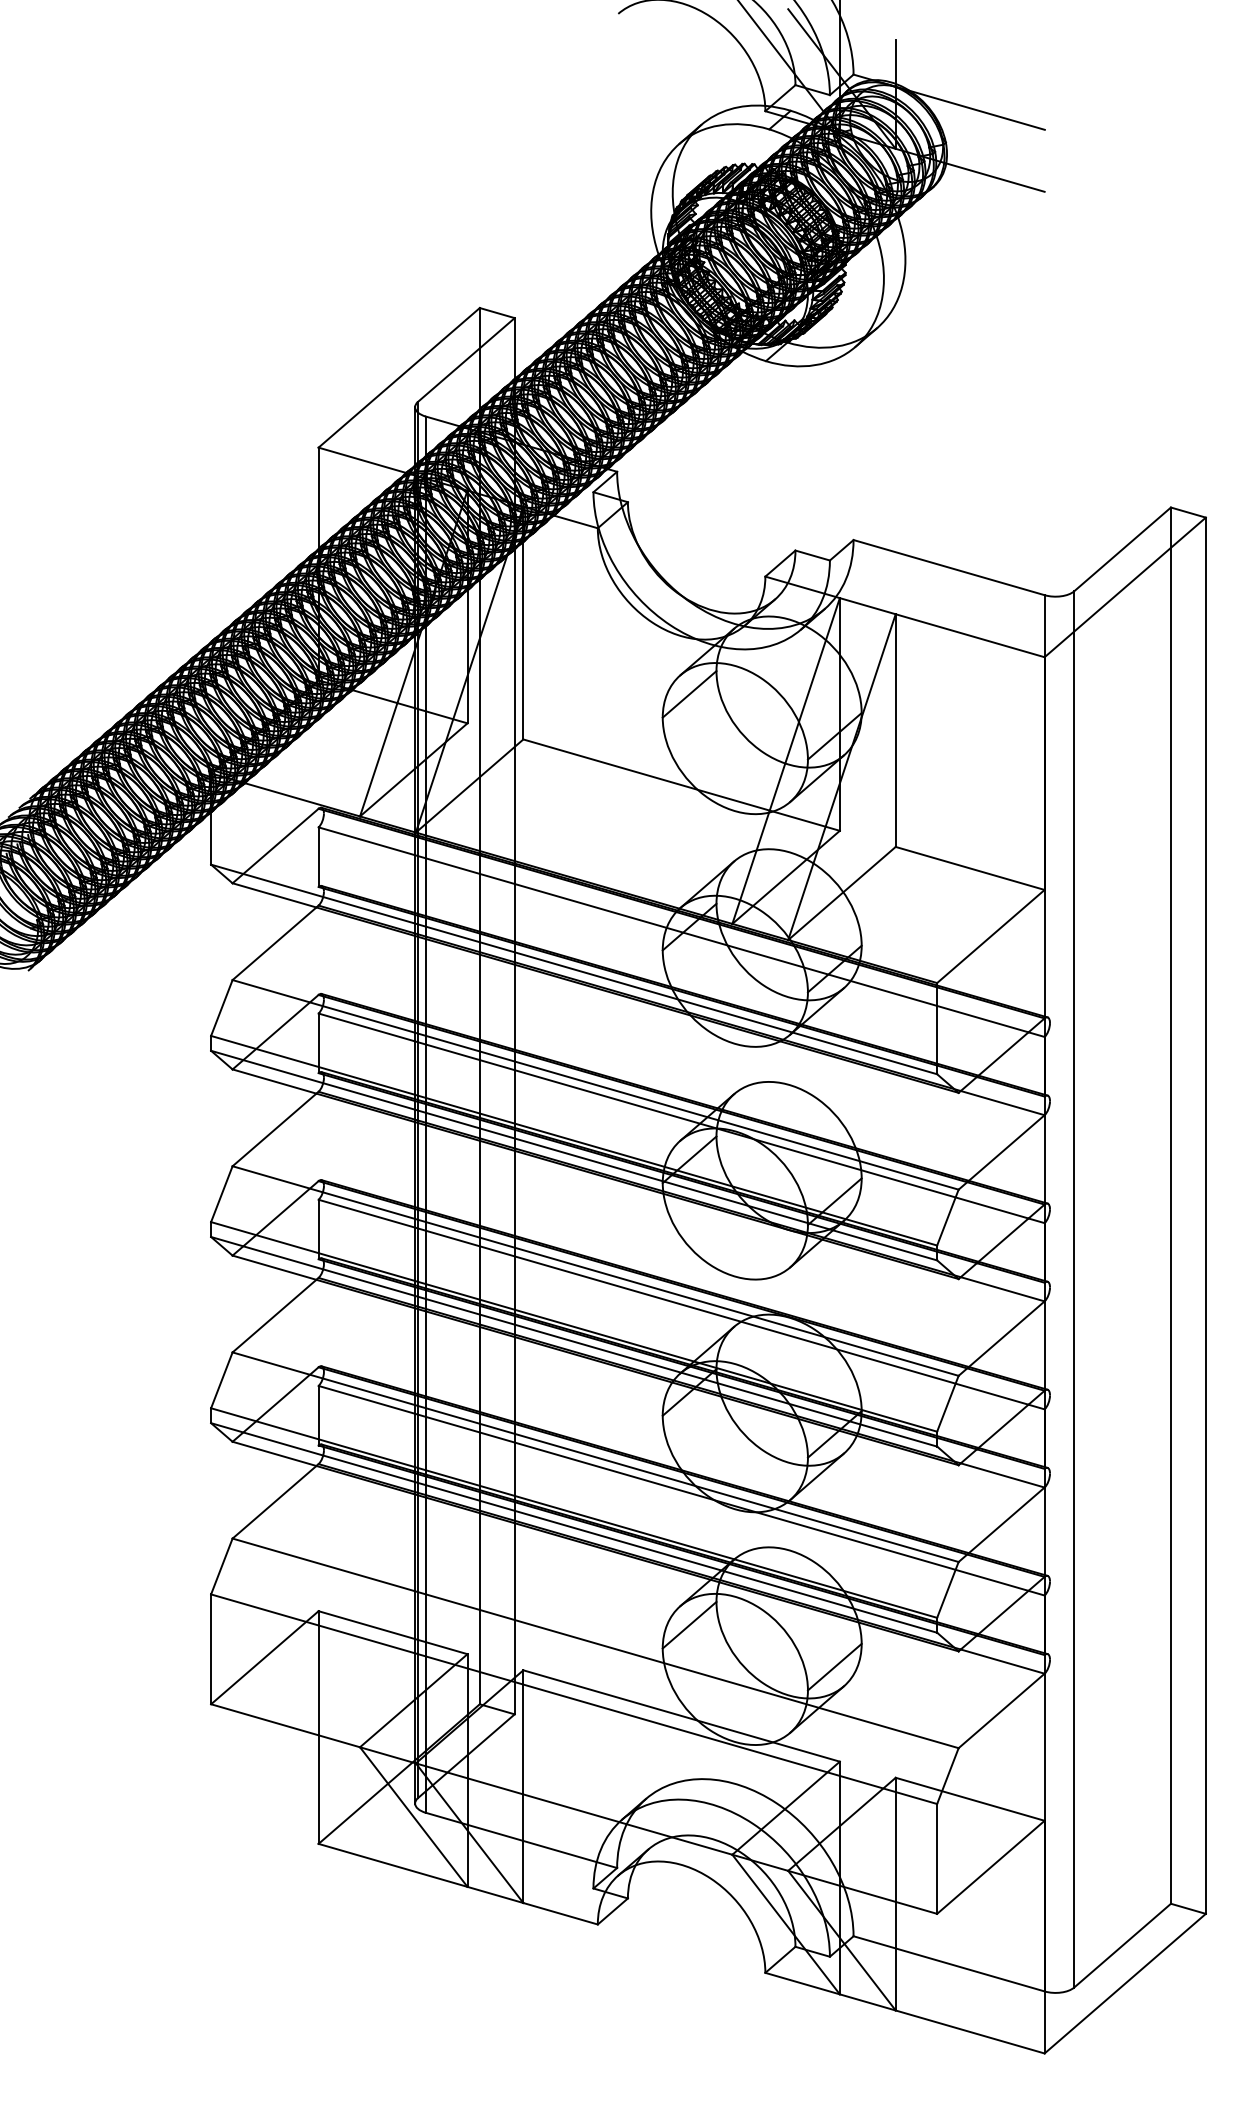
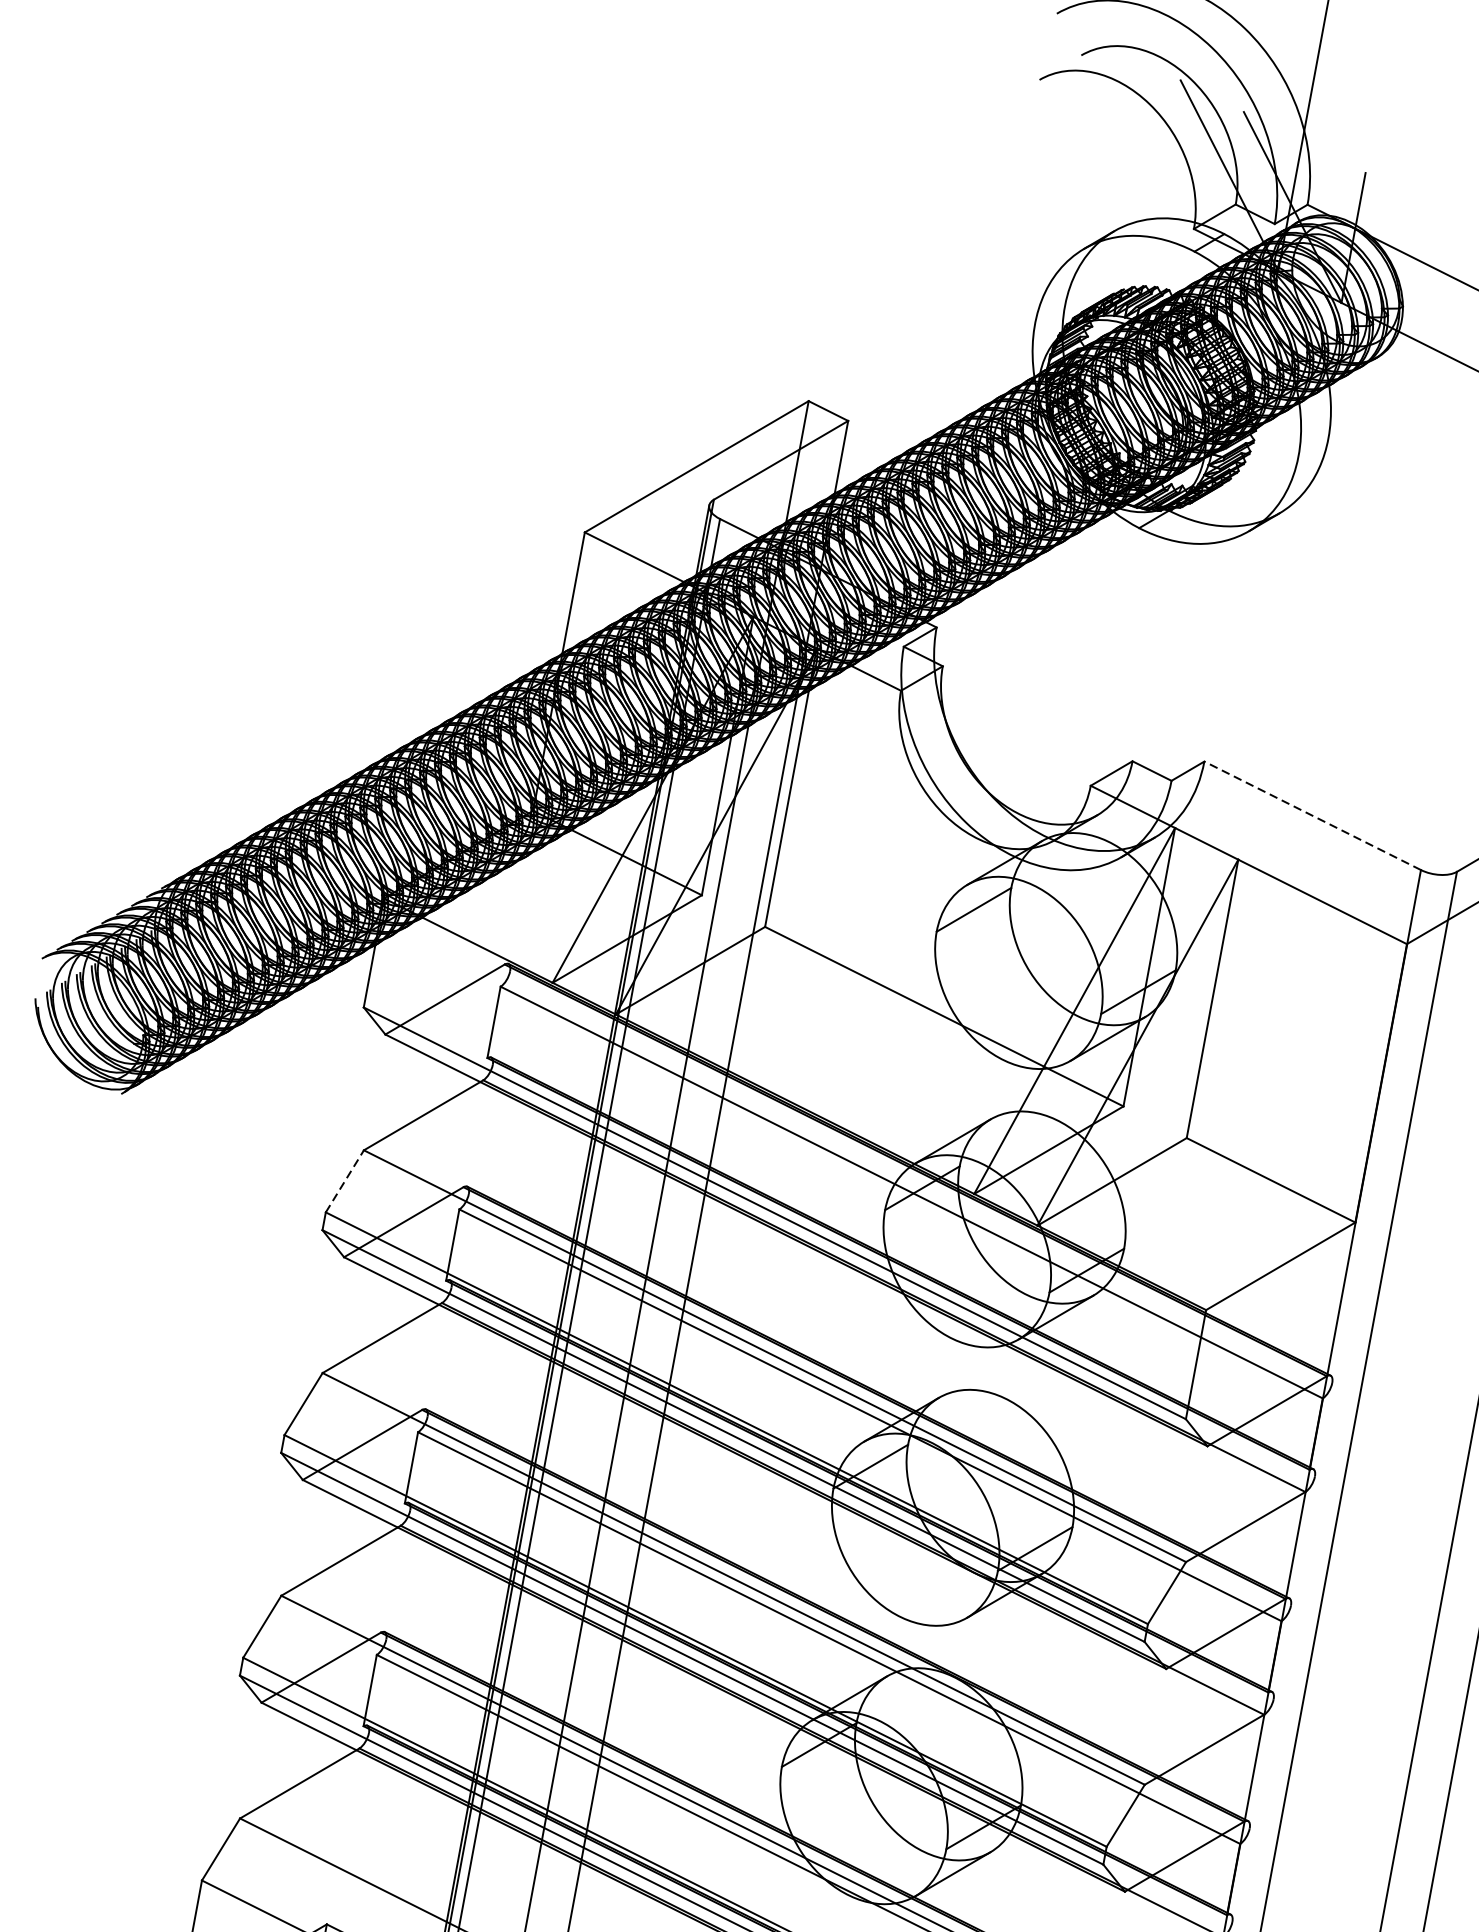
line: (949, 567) -> (1313, 815), solid -> dashed
line: (221, 1008) -> (344, 1181), solid -> dashed

